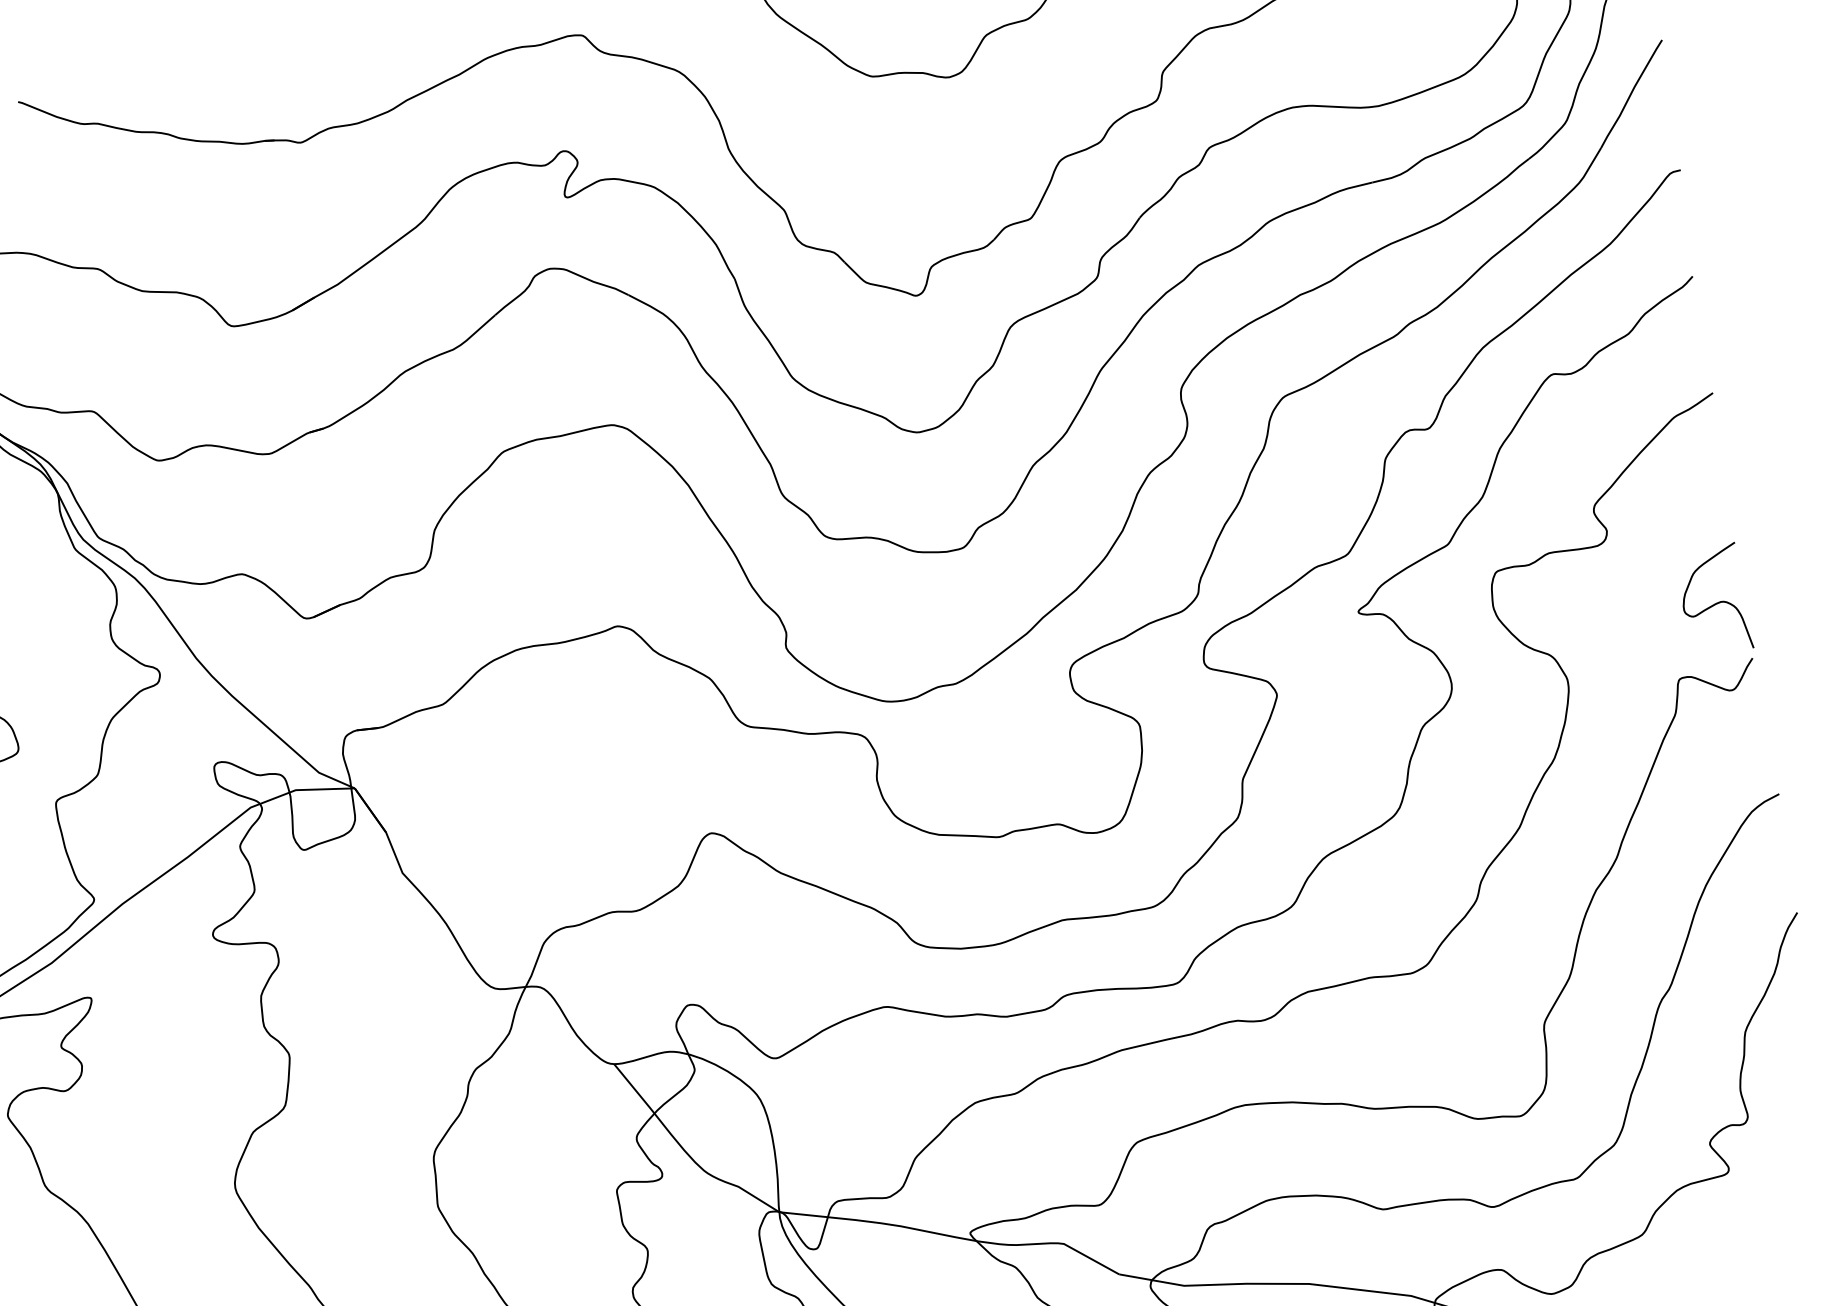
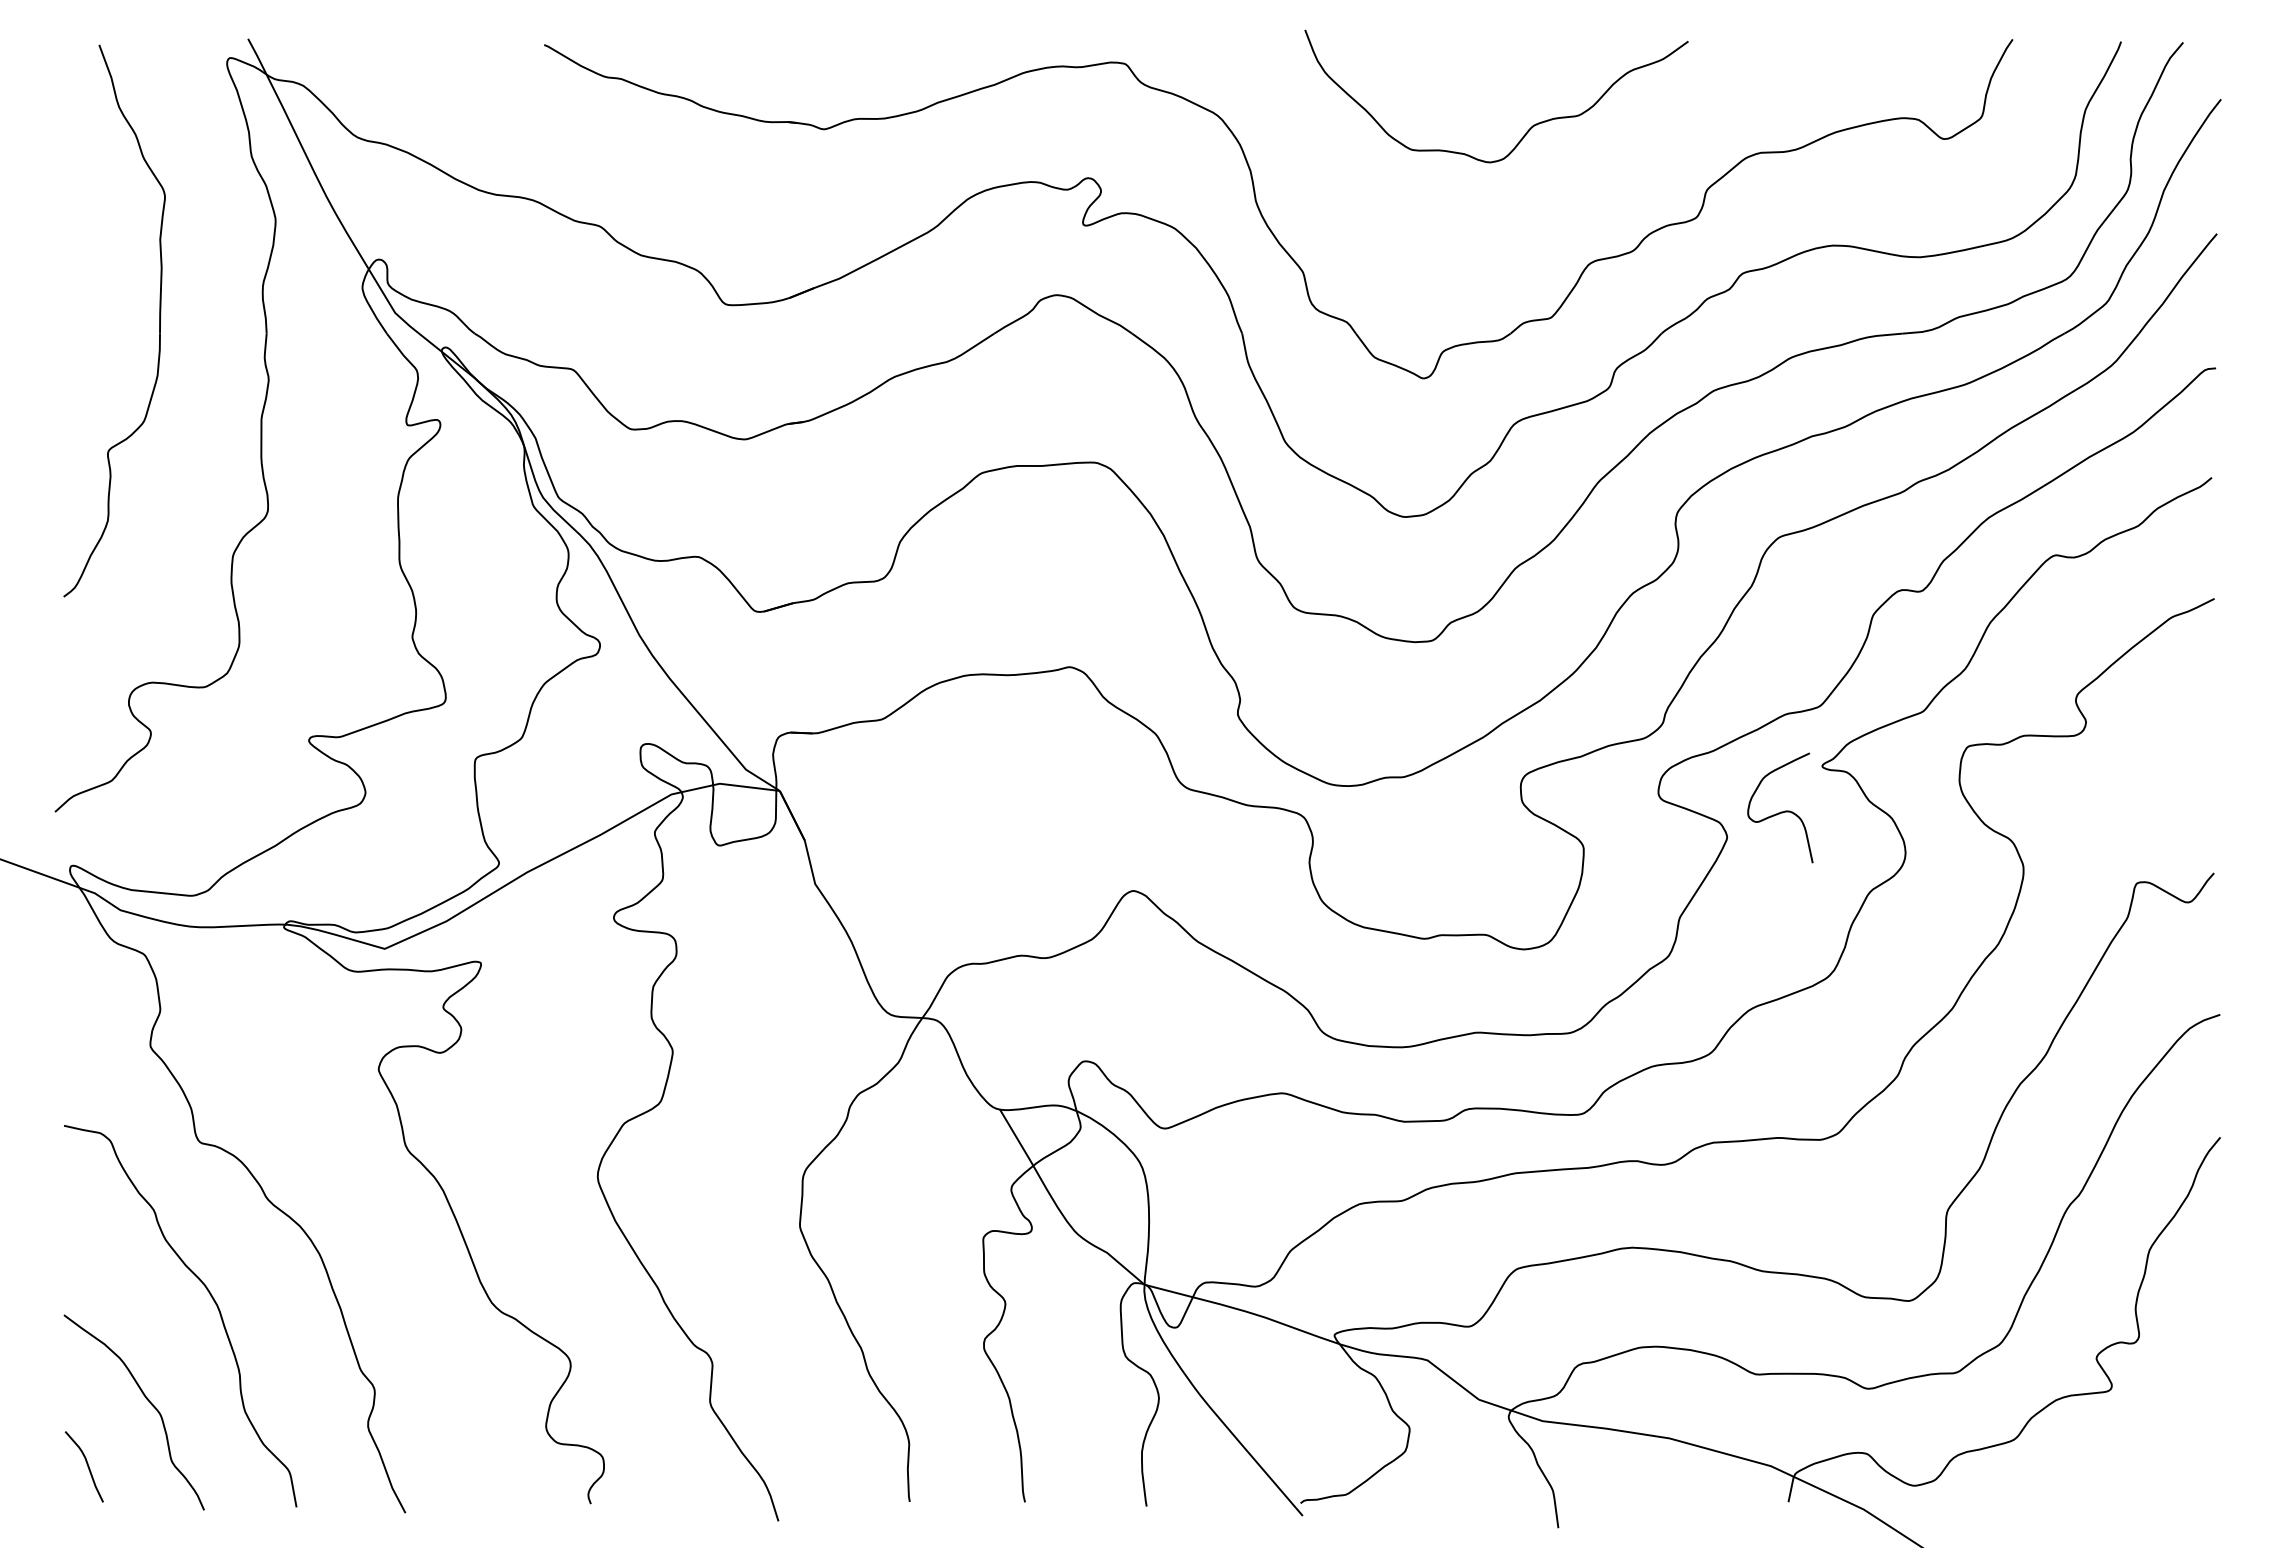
curve: (1715, 602) -> (1781, 811), moved

